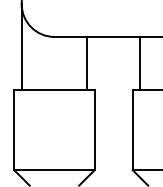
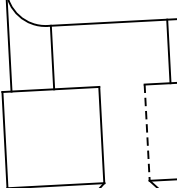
line: (87, 62) -> (52, 56), moved
line: (140, 62) -> (169, 50), moved
line: (132, 130) -> (147, 133), solid -> dashed

